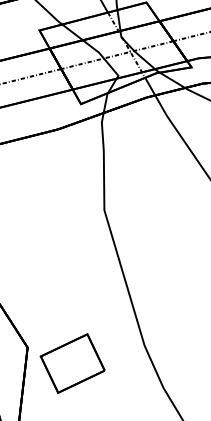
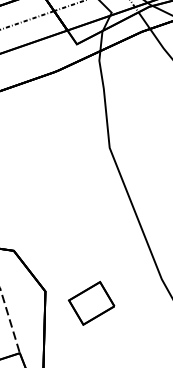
part: (72, 363) -> (91, 303), size x0.7

